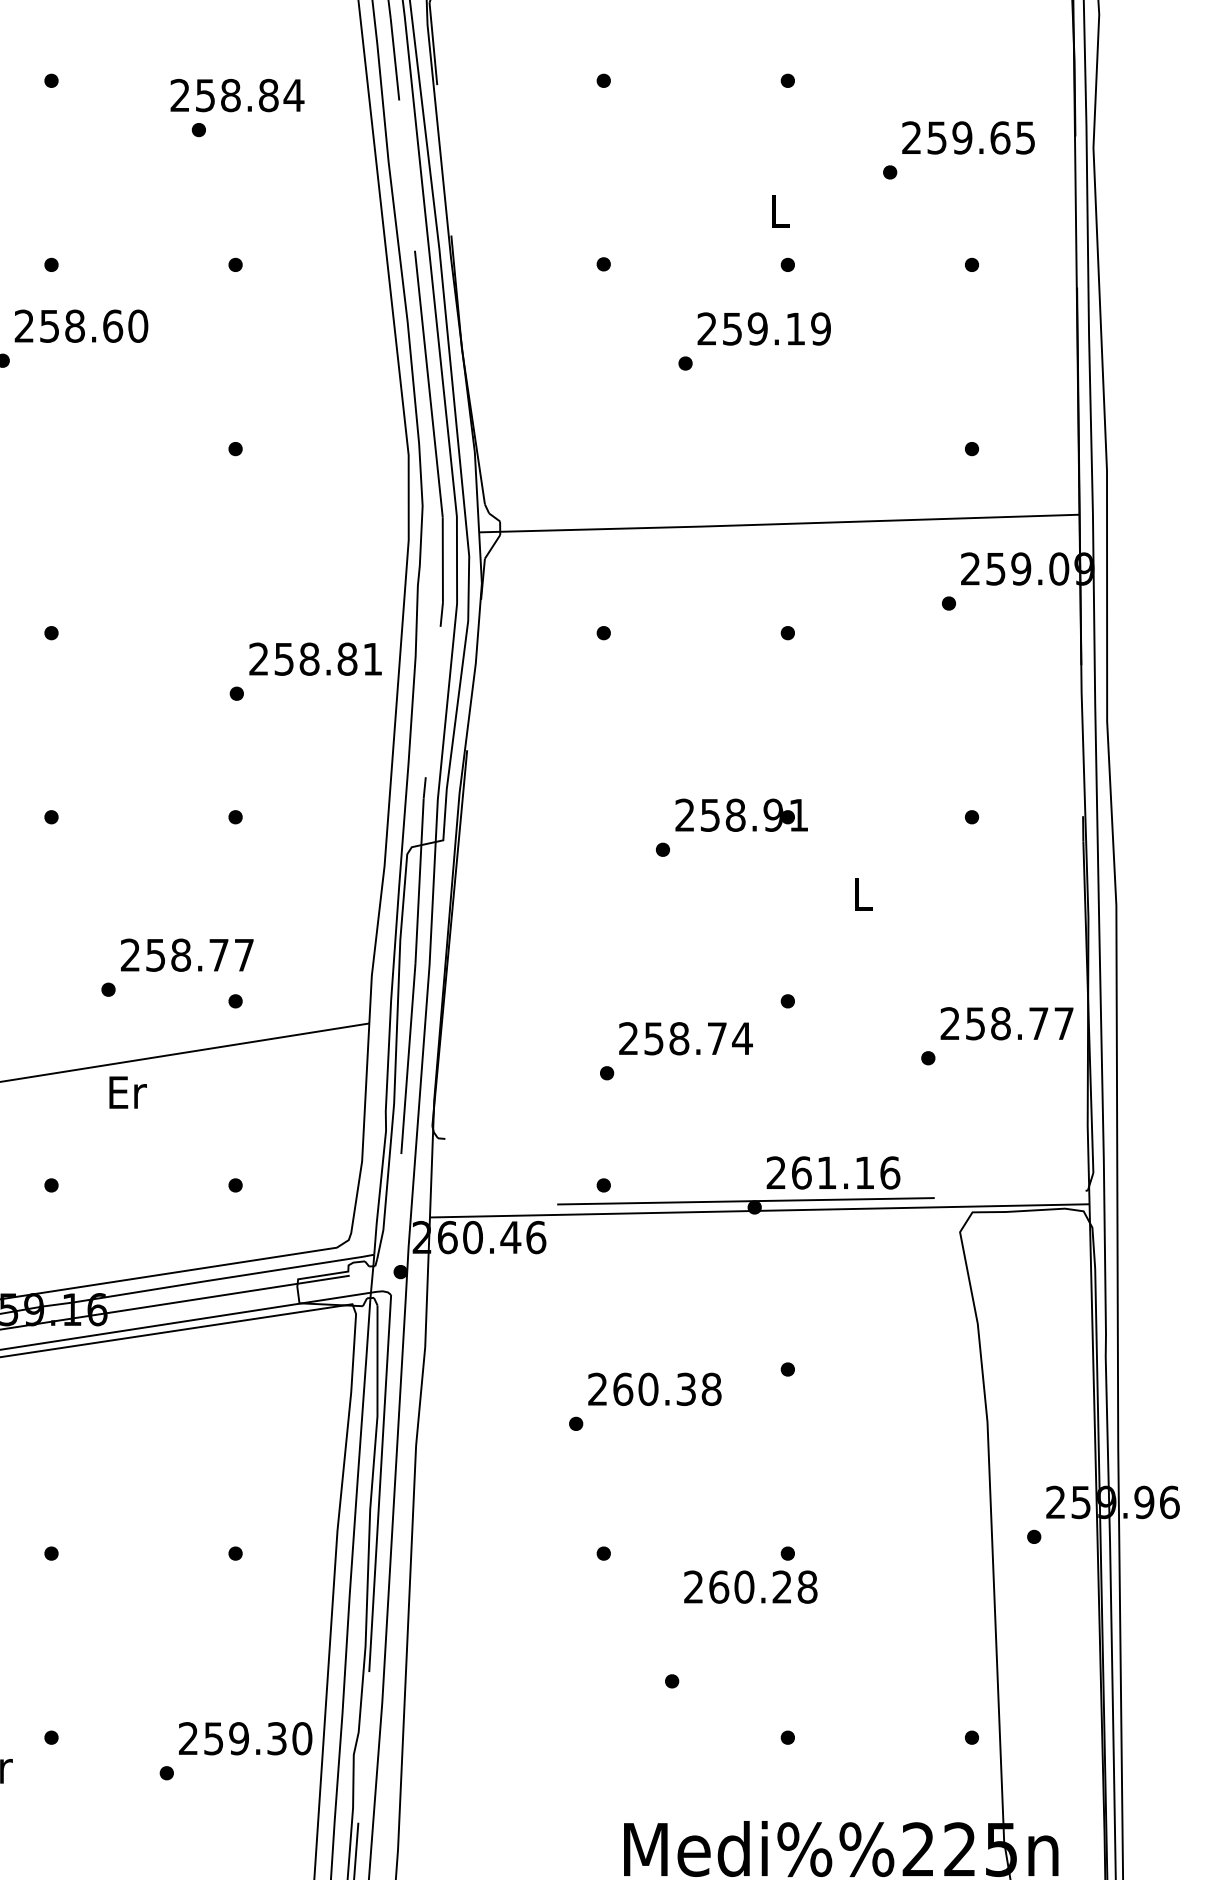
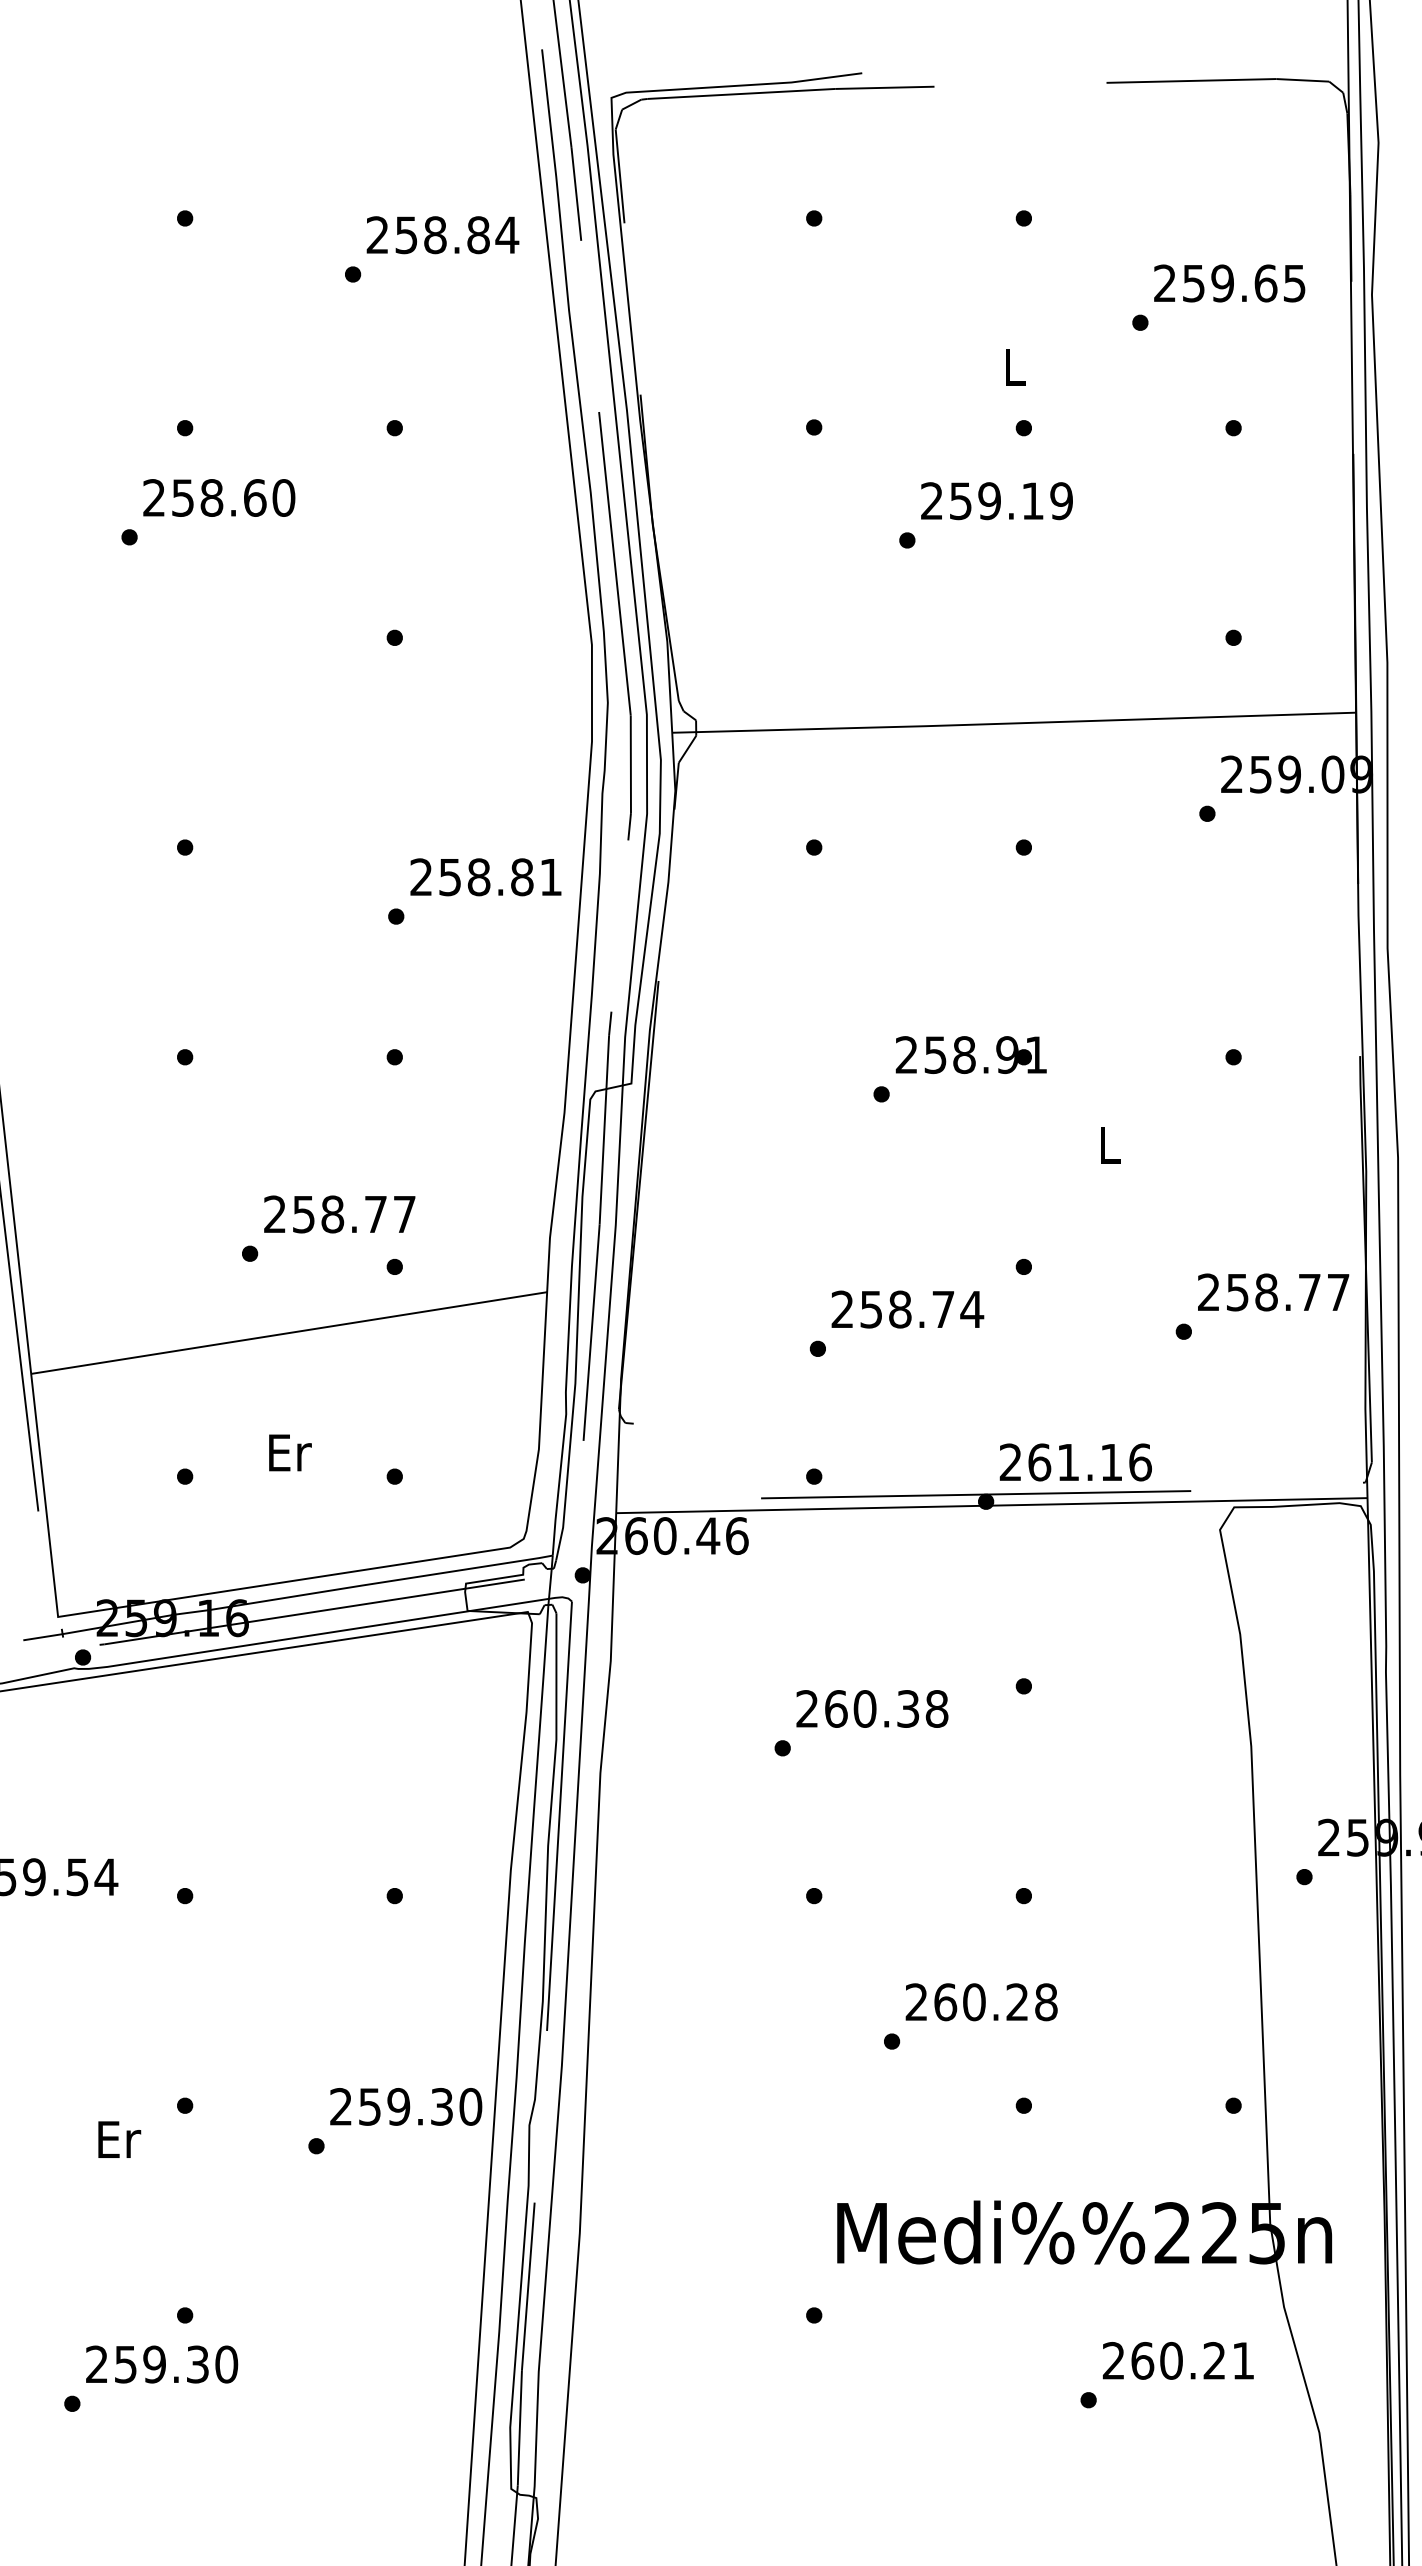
text: (237, 95) -> (442, 235), moved
text: (128, 1092) -> (290, 1452), moved
text: (750, 1587) -> (981, 2002), moved

